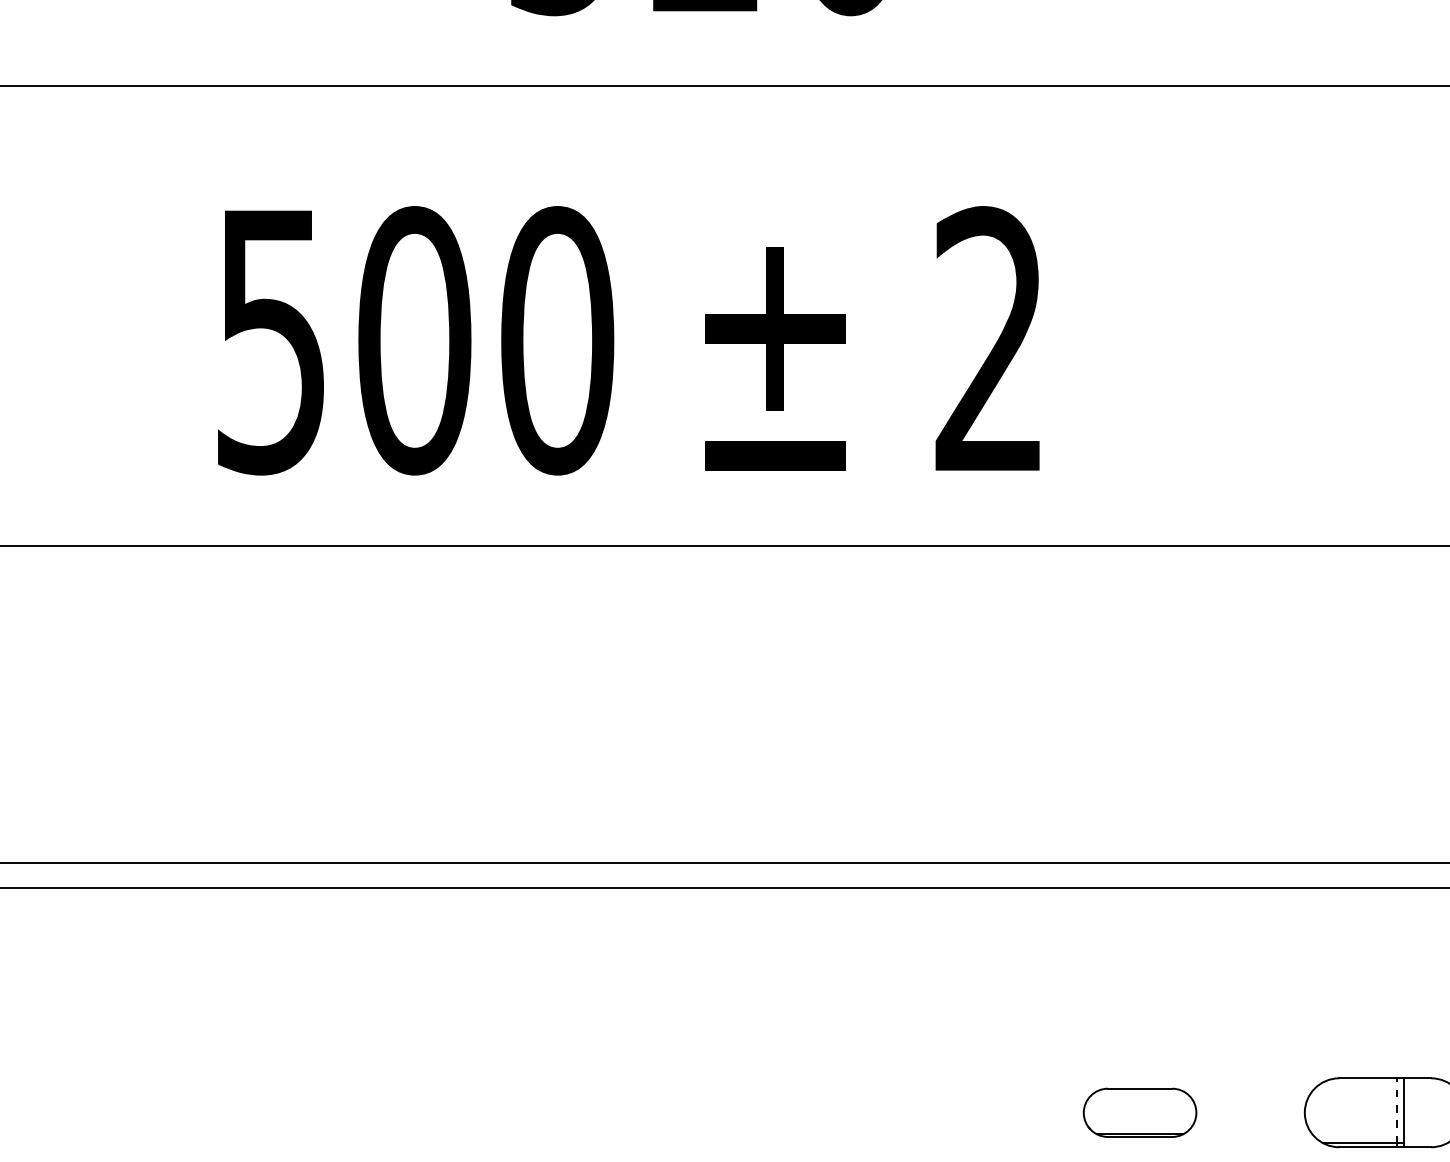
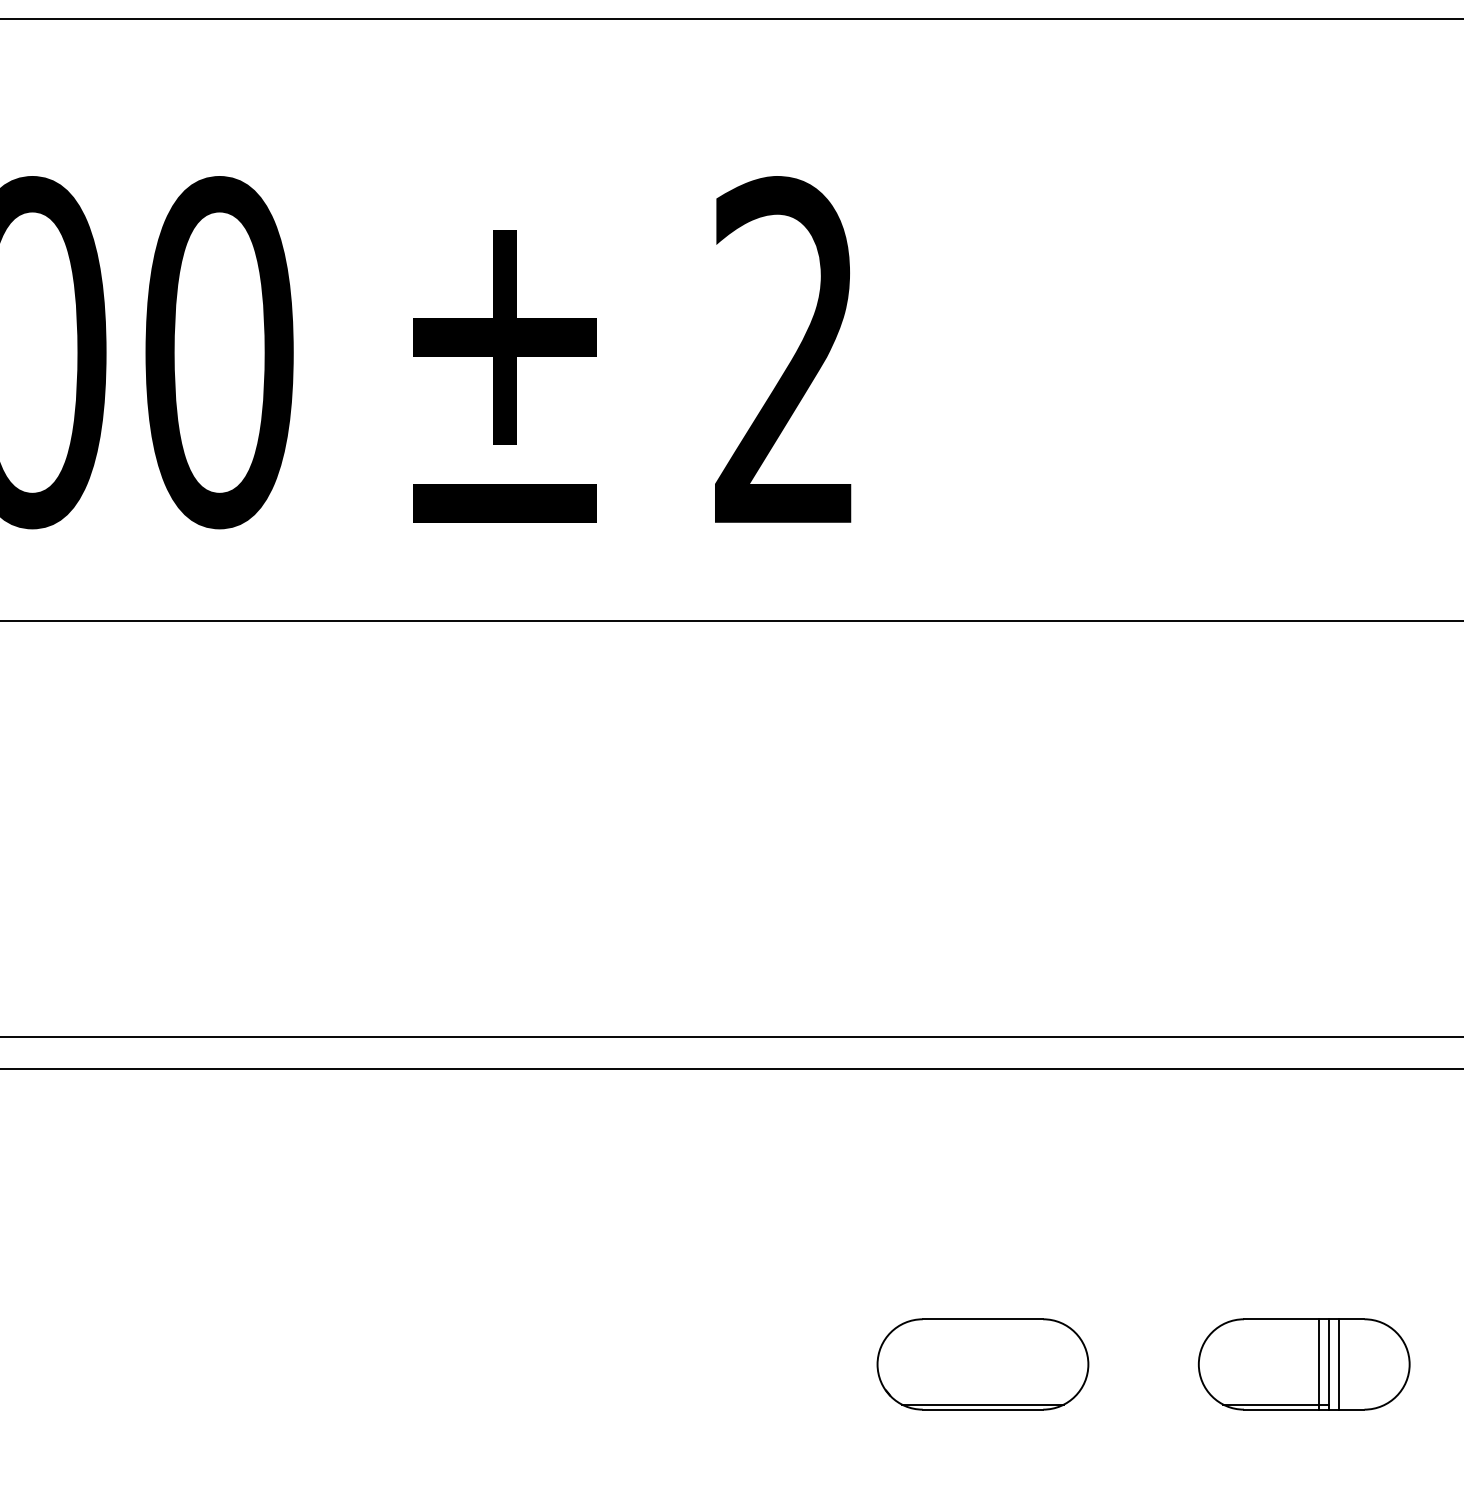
line: (1396, 1110) -> (1318, 1361), dashed -> solid
part: (1139, 1112) -> (982, 1364), size x1.43
line: (1412, 1112) -> (1339, 1364), added

